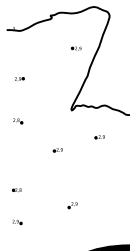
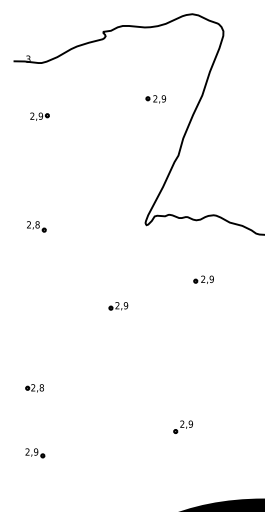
part: (19, 78) -> (39, 115), moved
part: (18, 121) -> (37, 227), moved
part: (72, 205) -> (182, 427), moved

